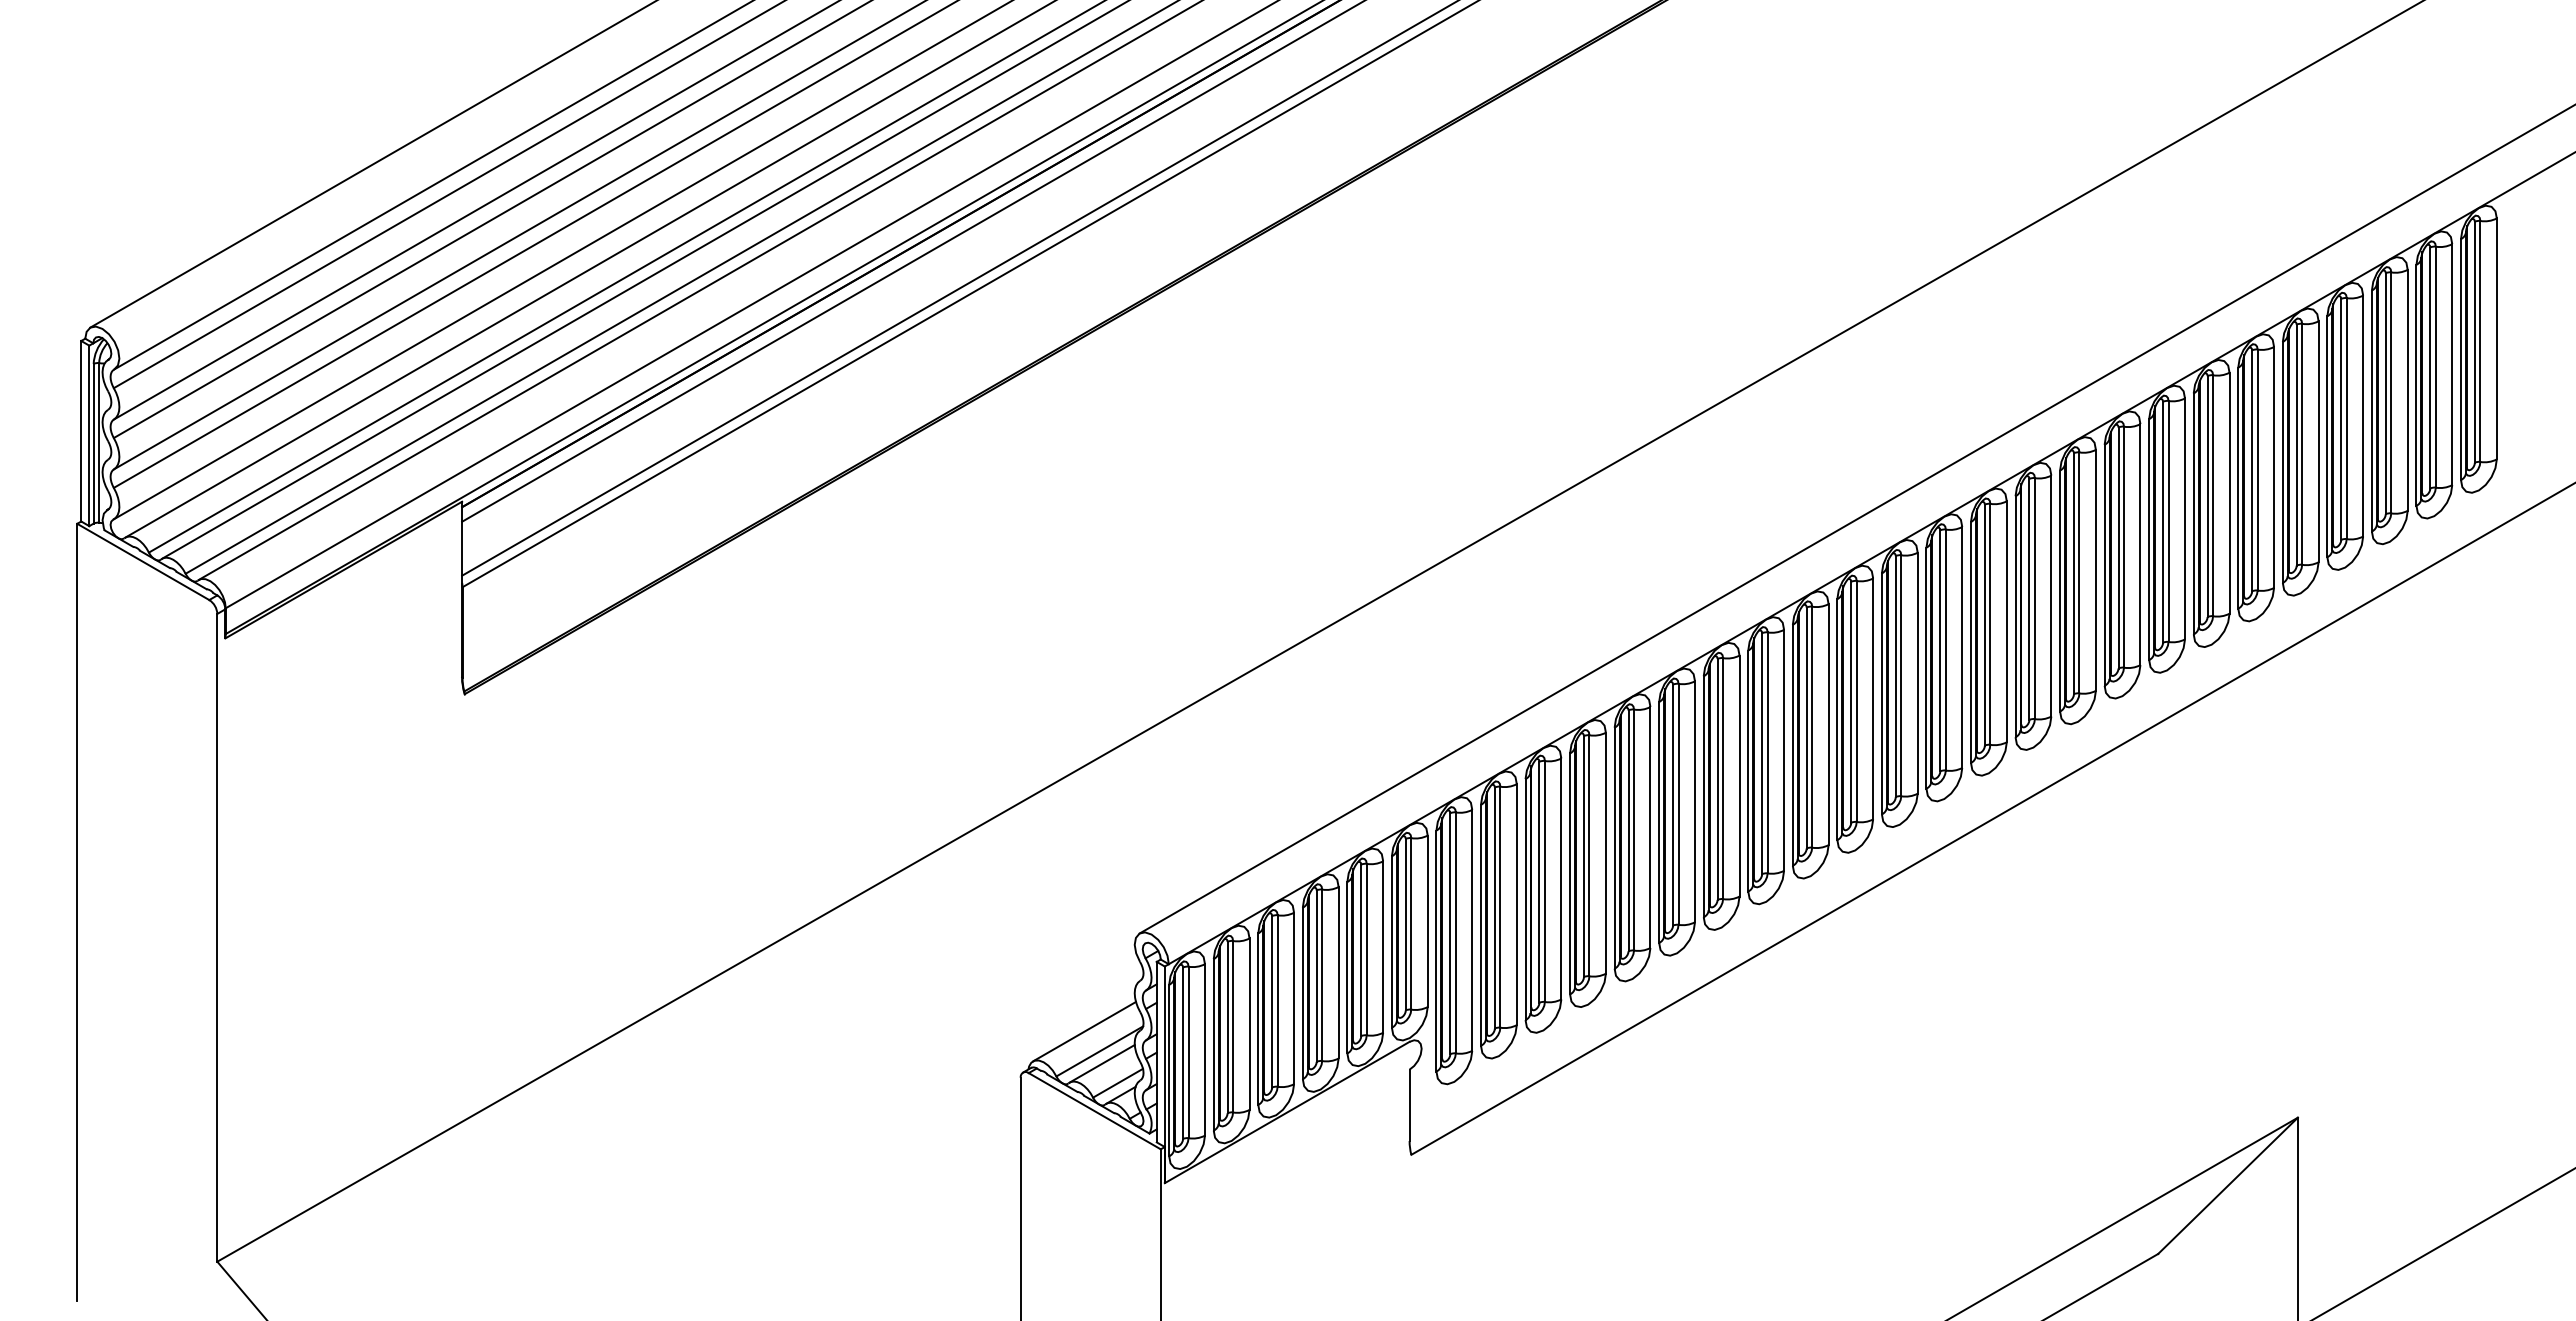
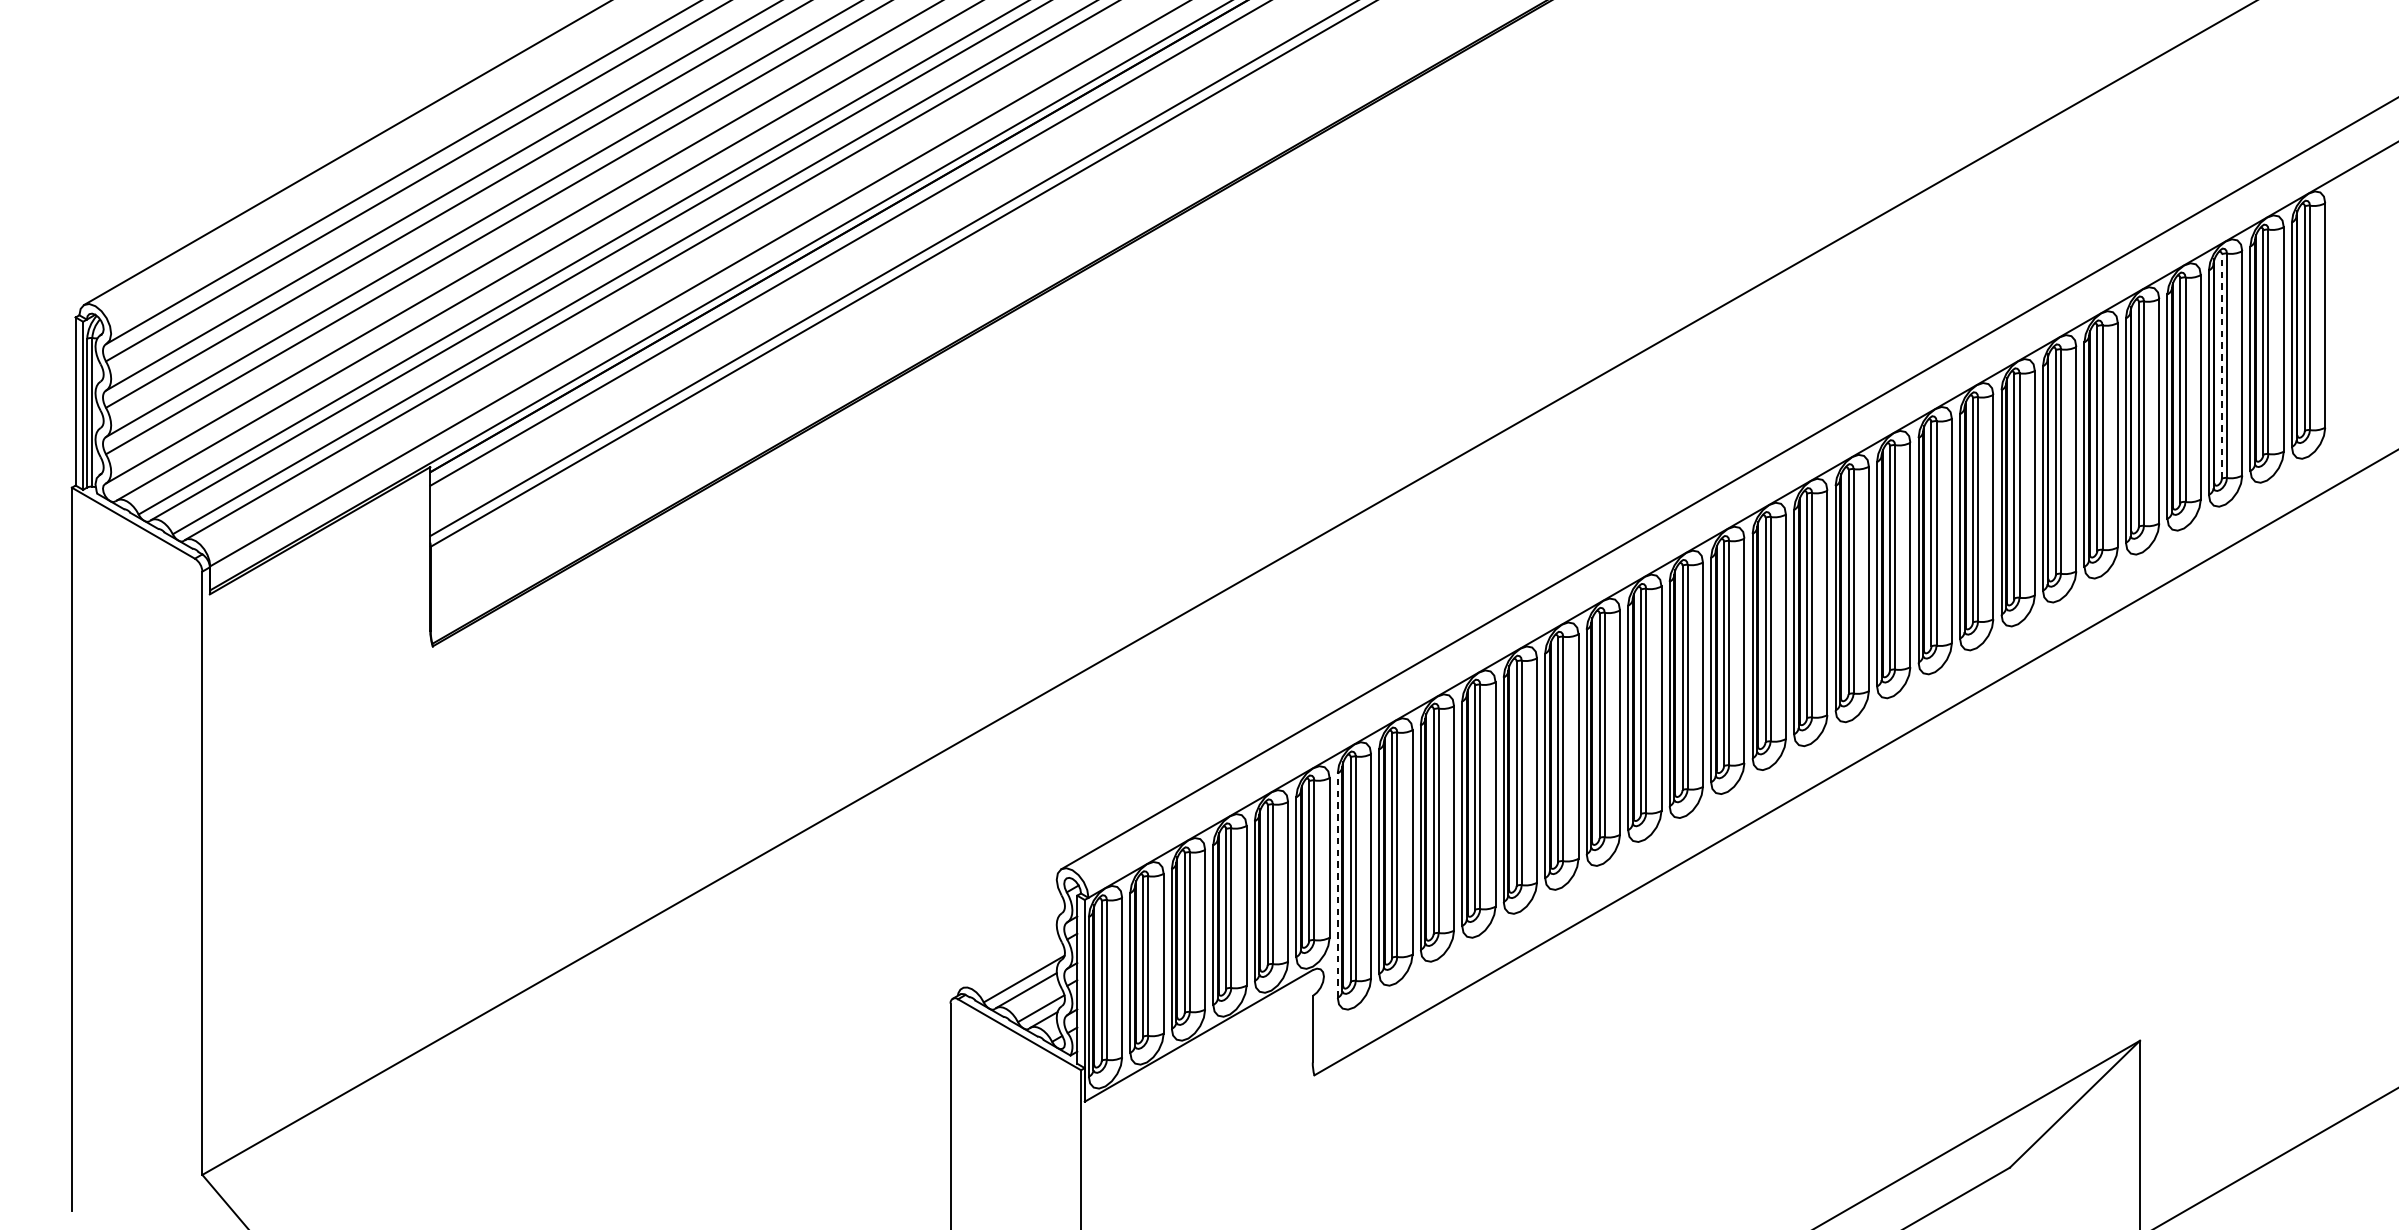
line: (2385, 393) -> (2221, 366), solid -> dashed
line: (1436, 950) -> (1337, 885), solid -> dashed
line: (1083, 1031) -> (1009, 960), removed

